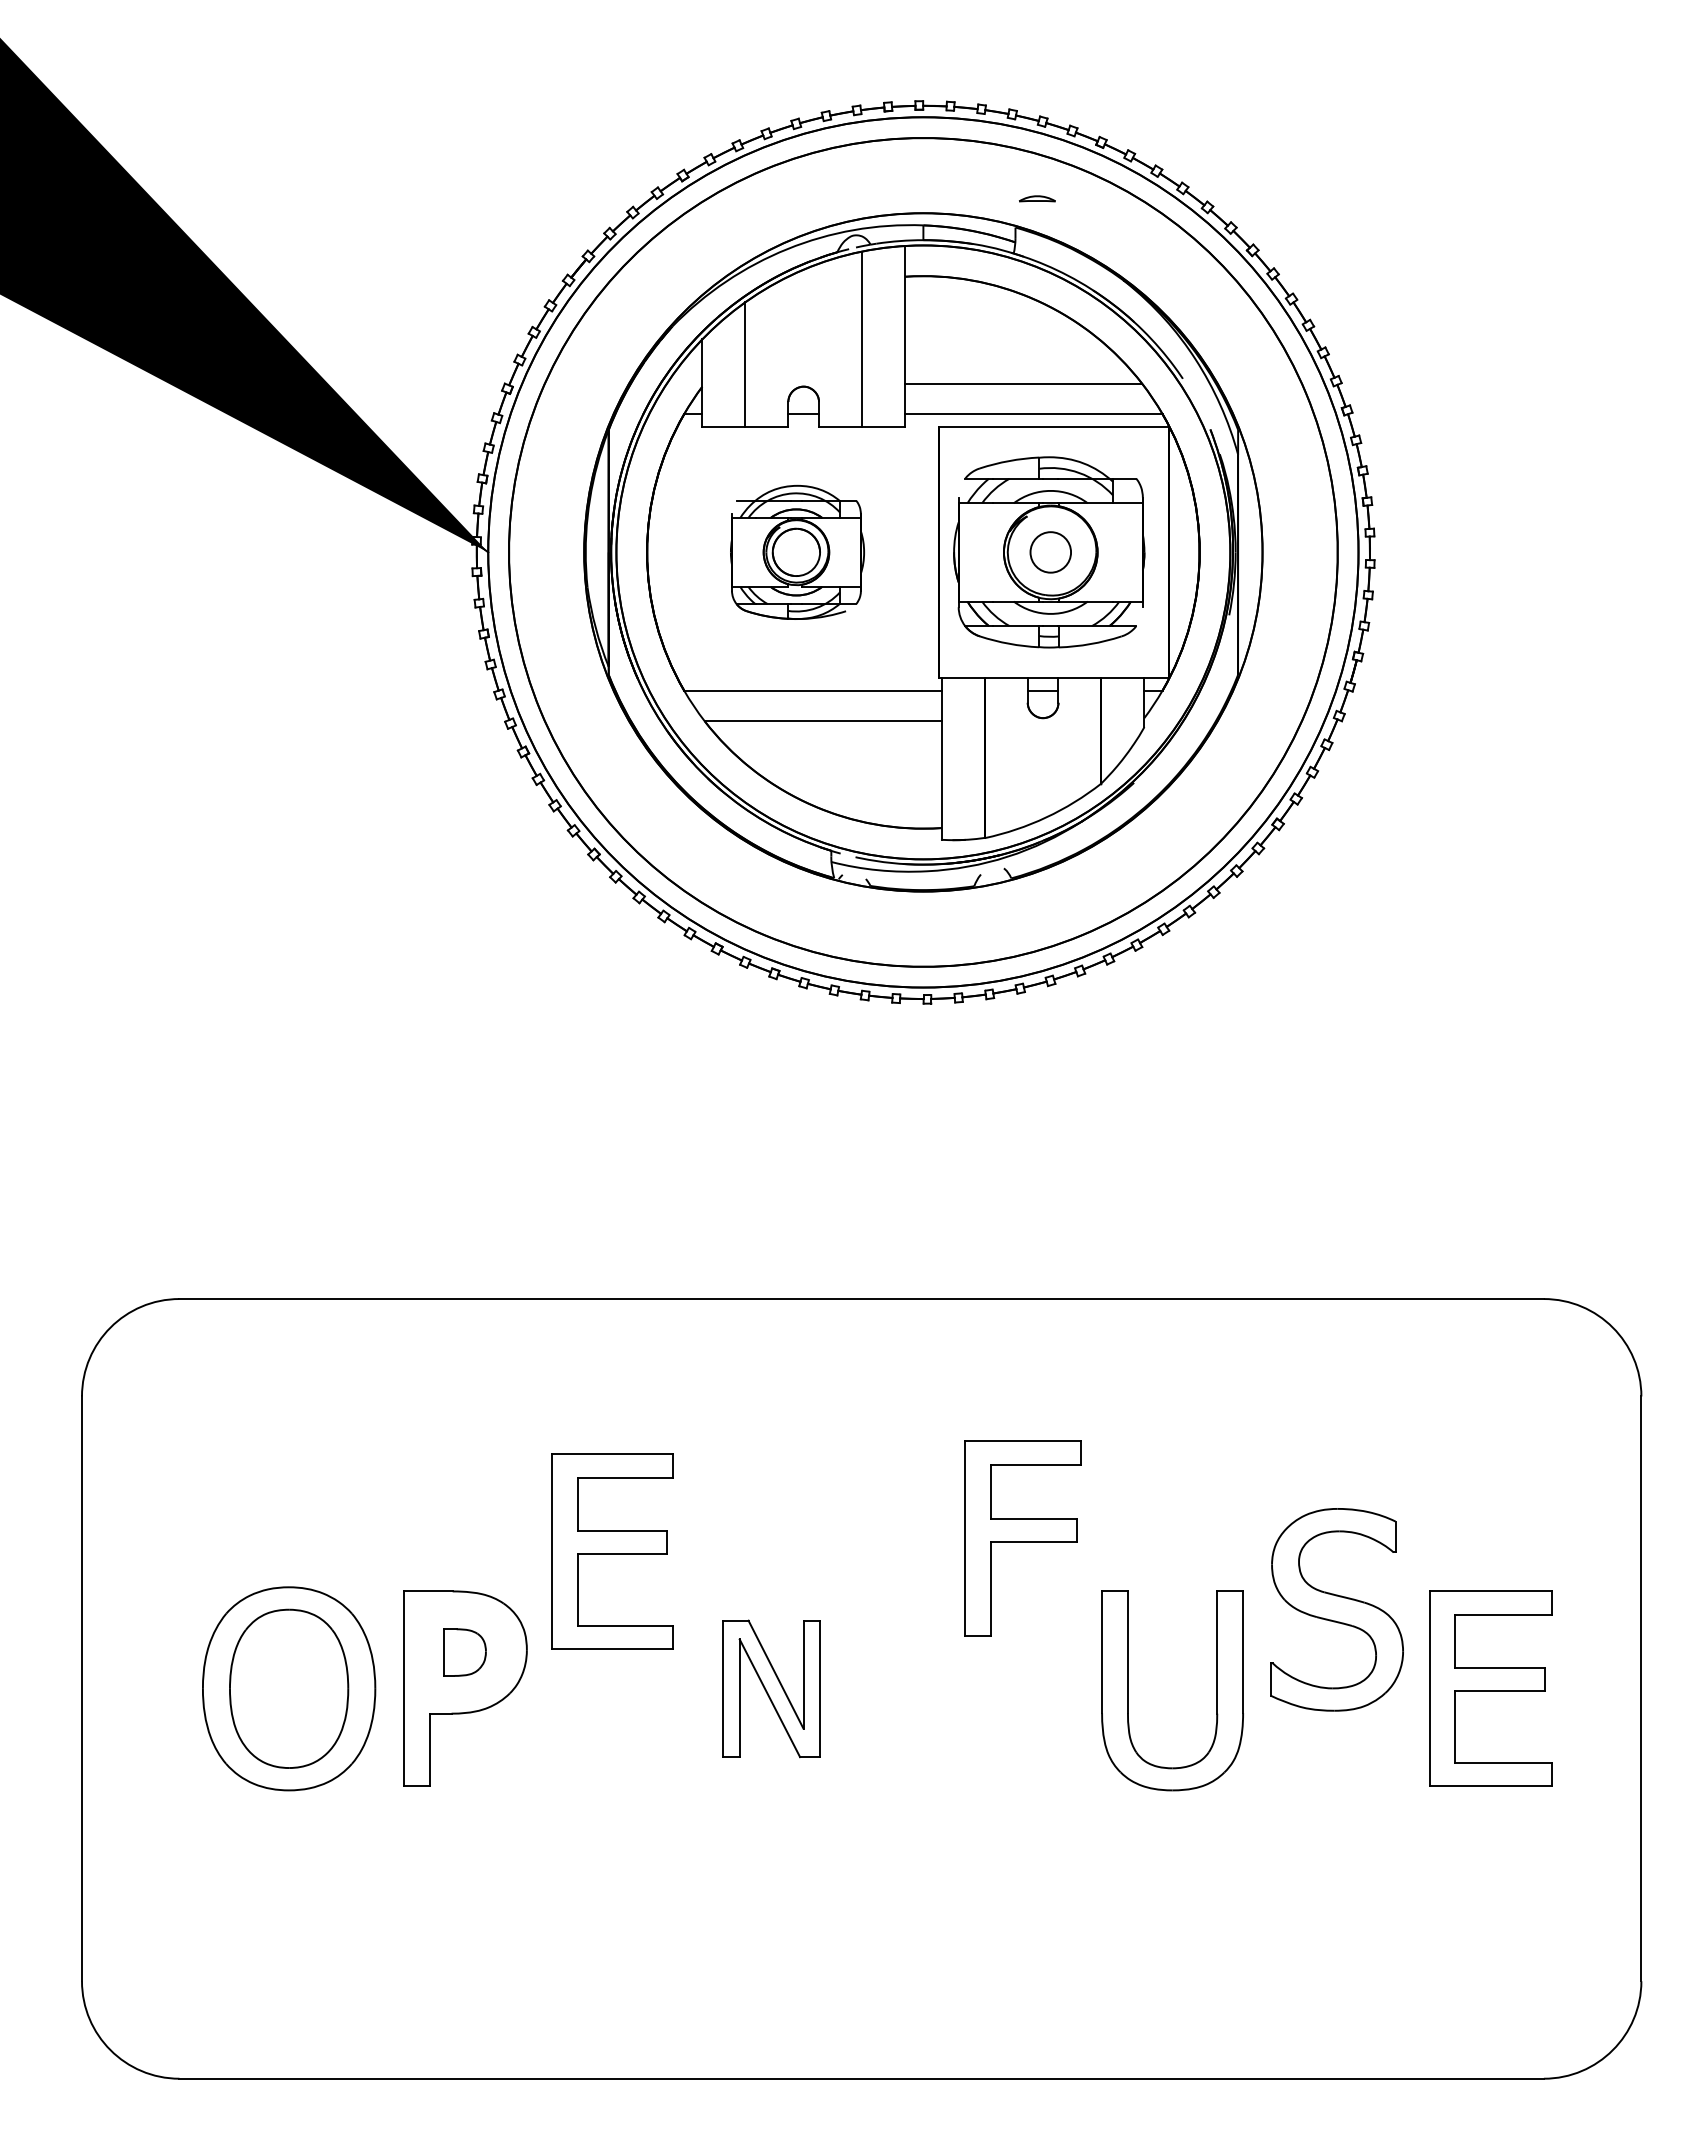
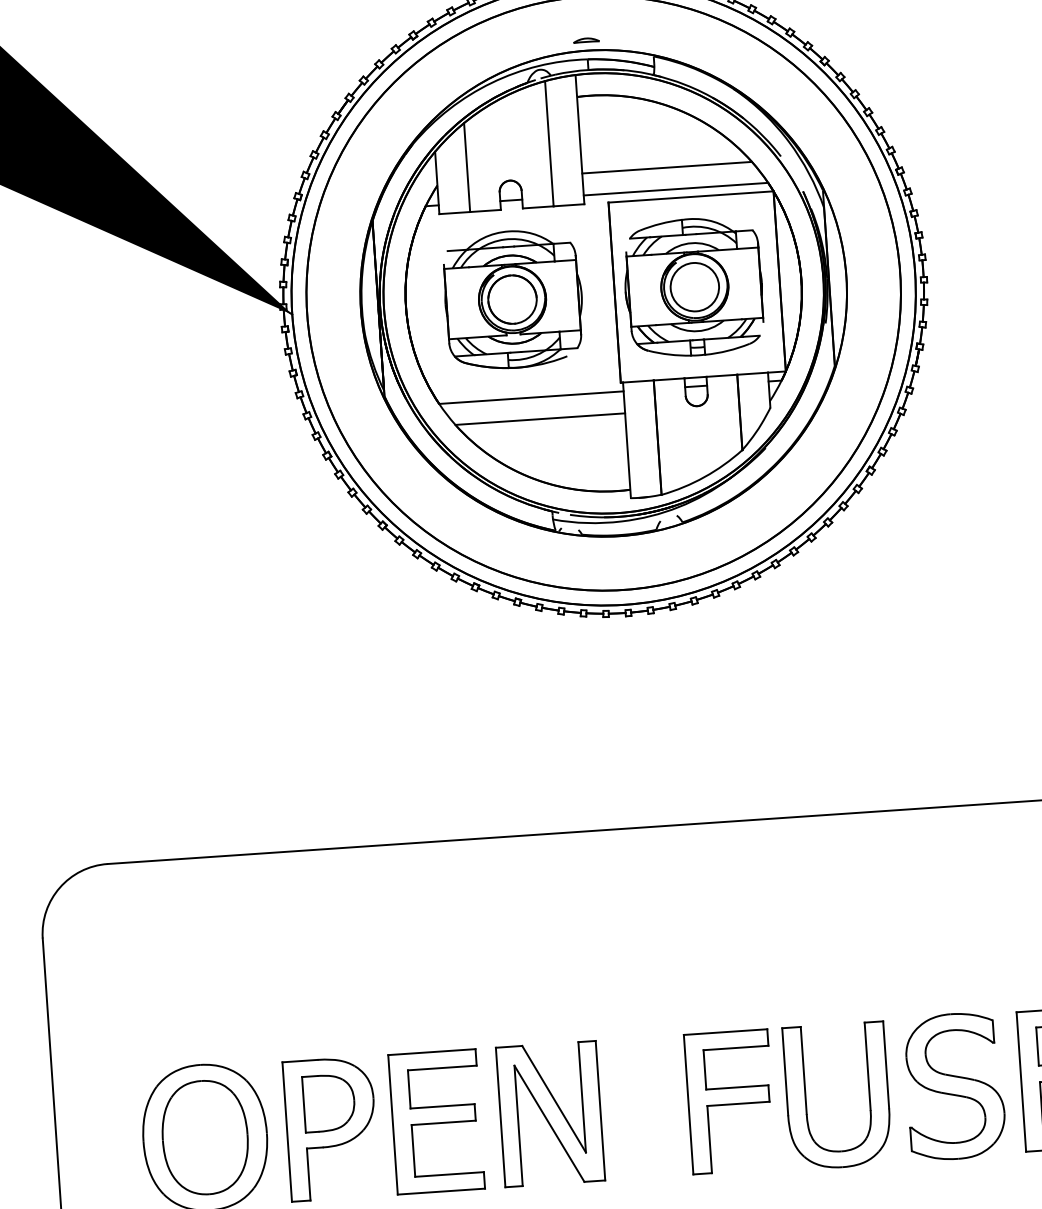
part: (1037, 198) -> (586, 40), moved
part: (797, 552) -> (513, 299), size x1.43
circle: (1050, 552) -> (694, 287), size x1.67
part: (1022, 1538) -> (730, 1101), moved
part: (612, 1551) -> (436, 1121), moved
part: (1336, 1609) -> (954, 1086), moved
part: (464, 1652) -> (328, 1103), size x1.67
part: (771, 1688) -> (550, 1113), size x1.43

